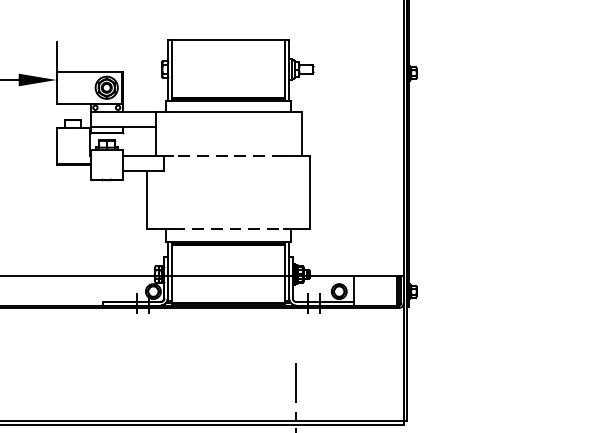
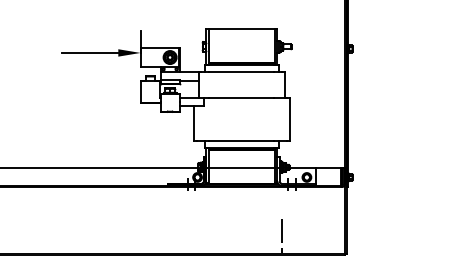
line: (228, 155) -> (241, 97), dashed -> solid
line: (229, 228) -> (242, 140), dashed -> solid

